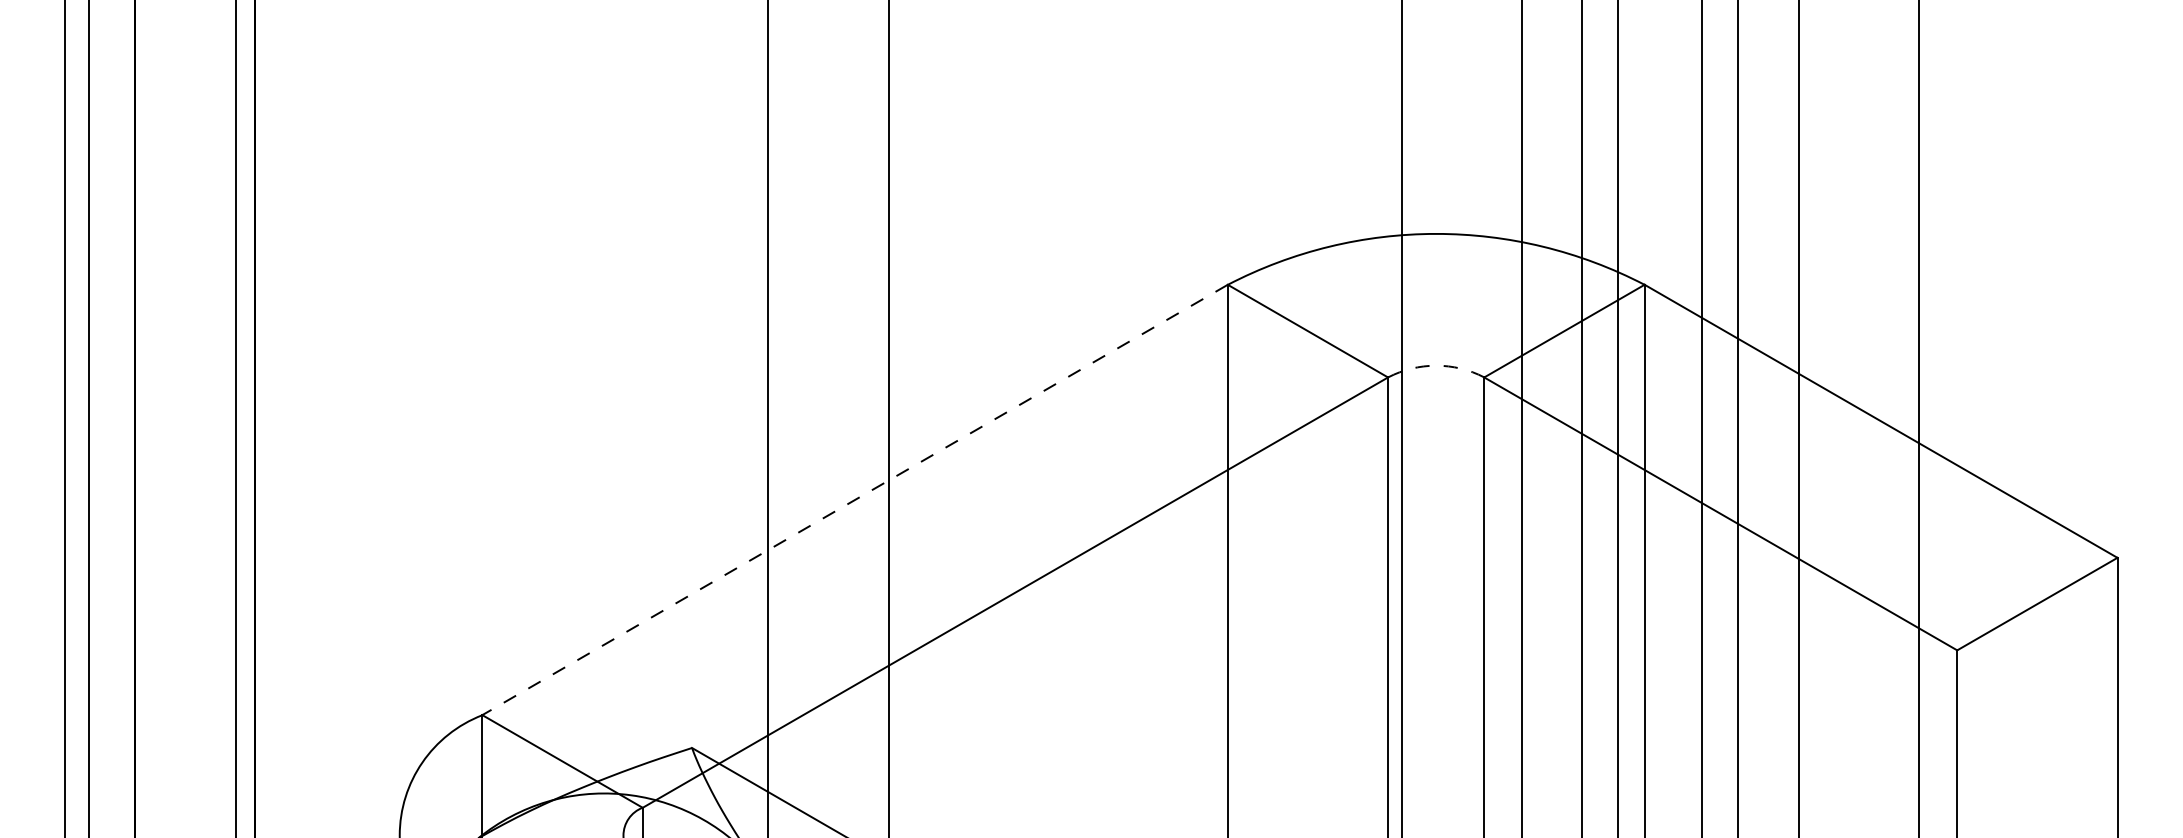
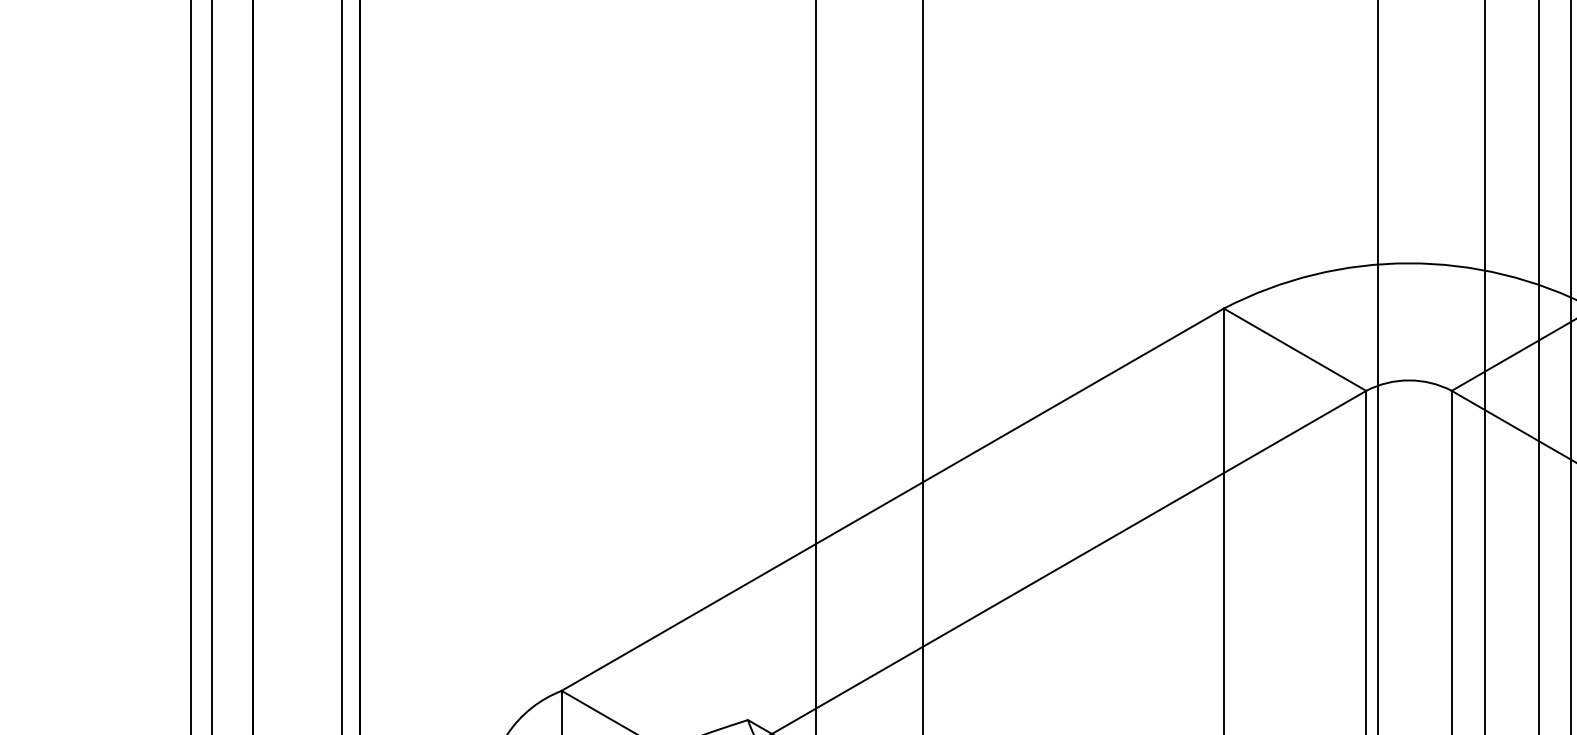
arc: (1436, 365) -> (1409, 380), dashed -> solid
line: (854, 500) -> (892, 500), dashed -> solid

